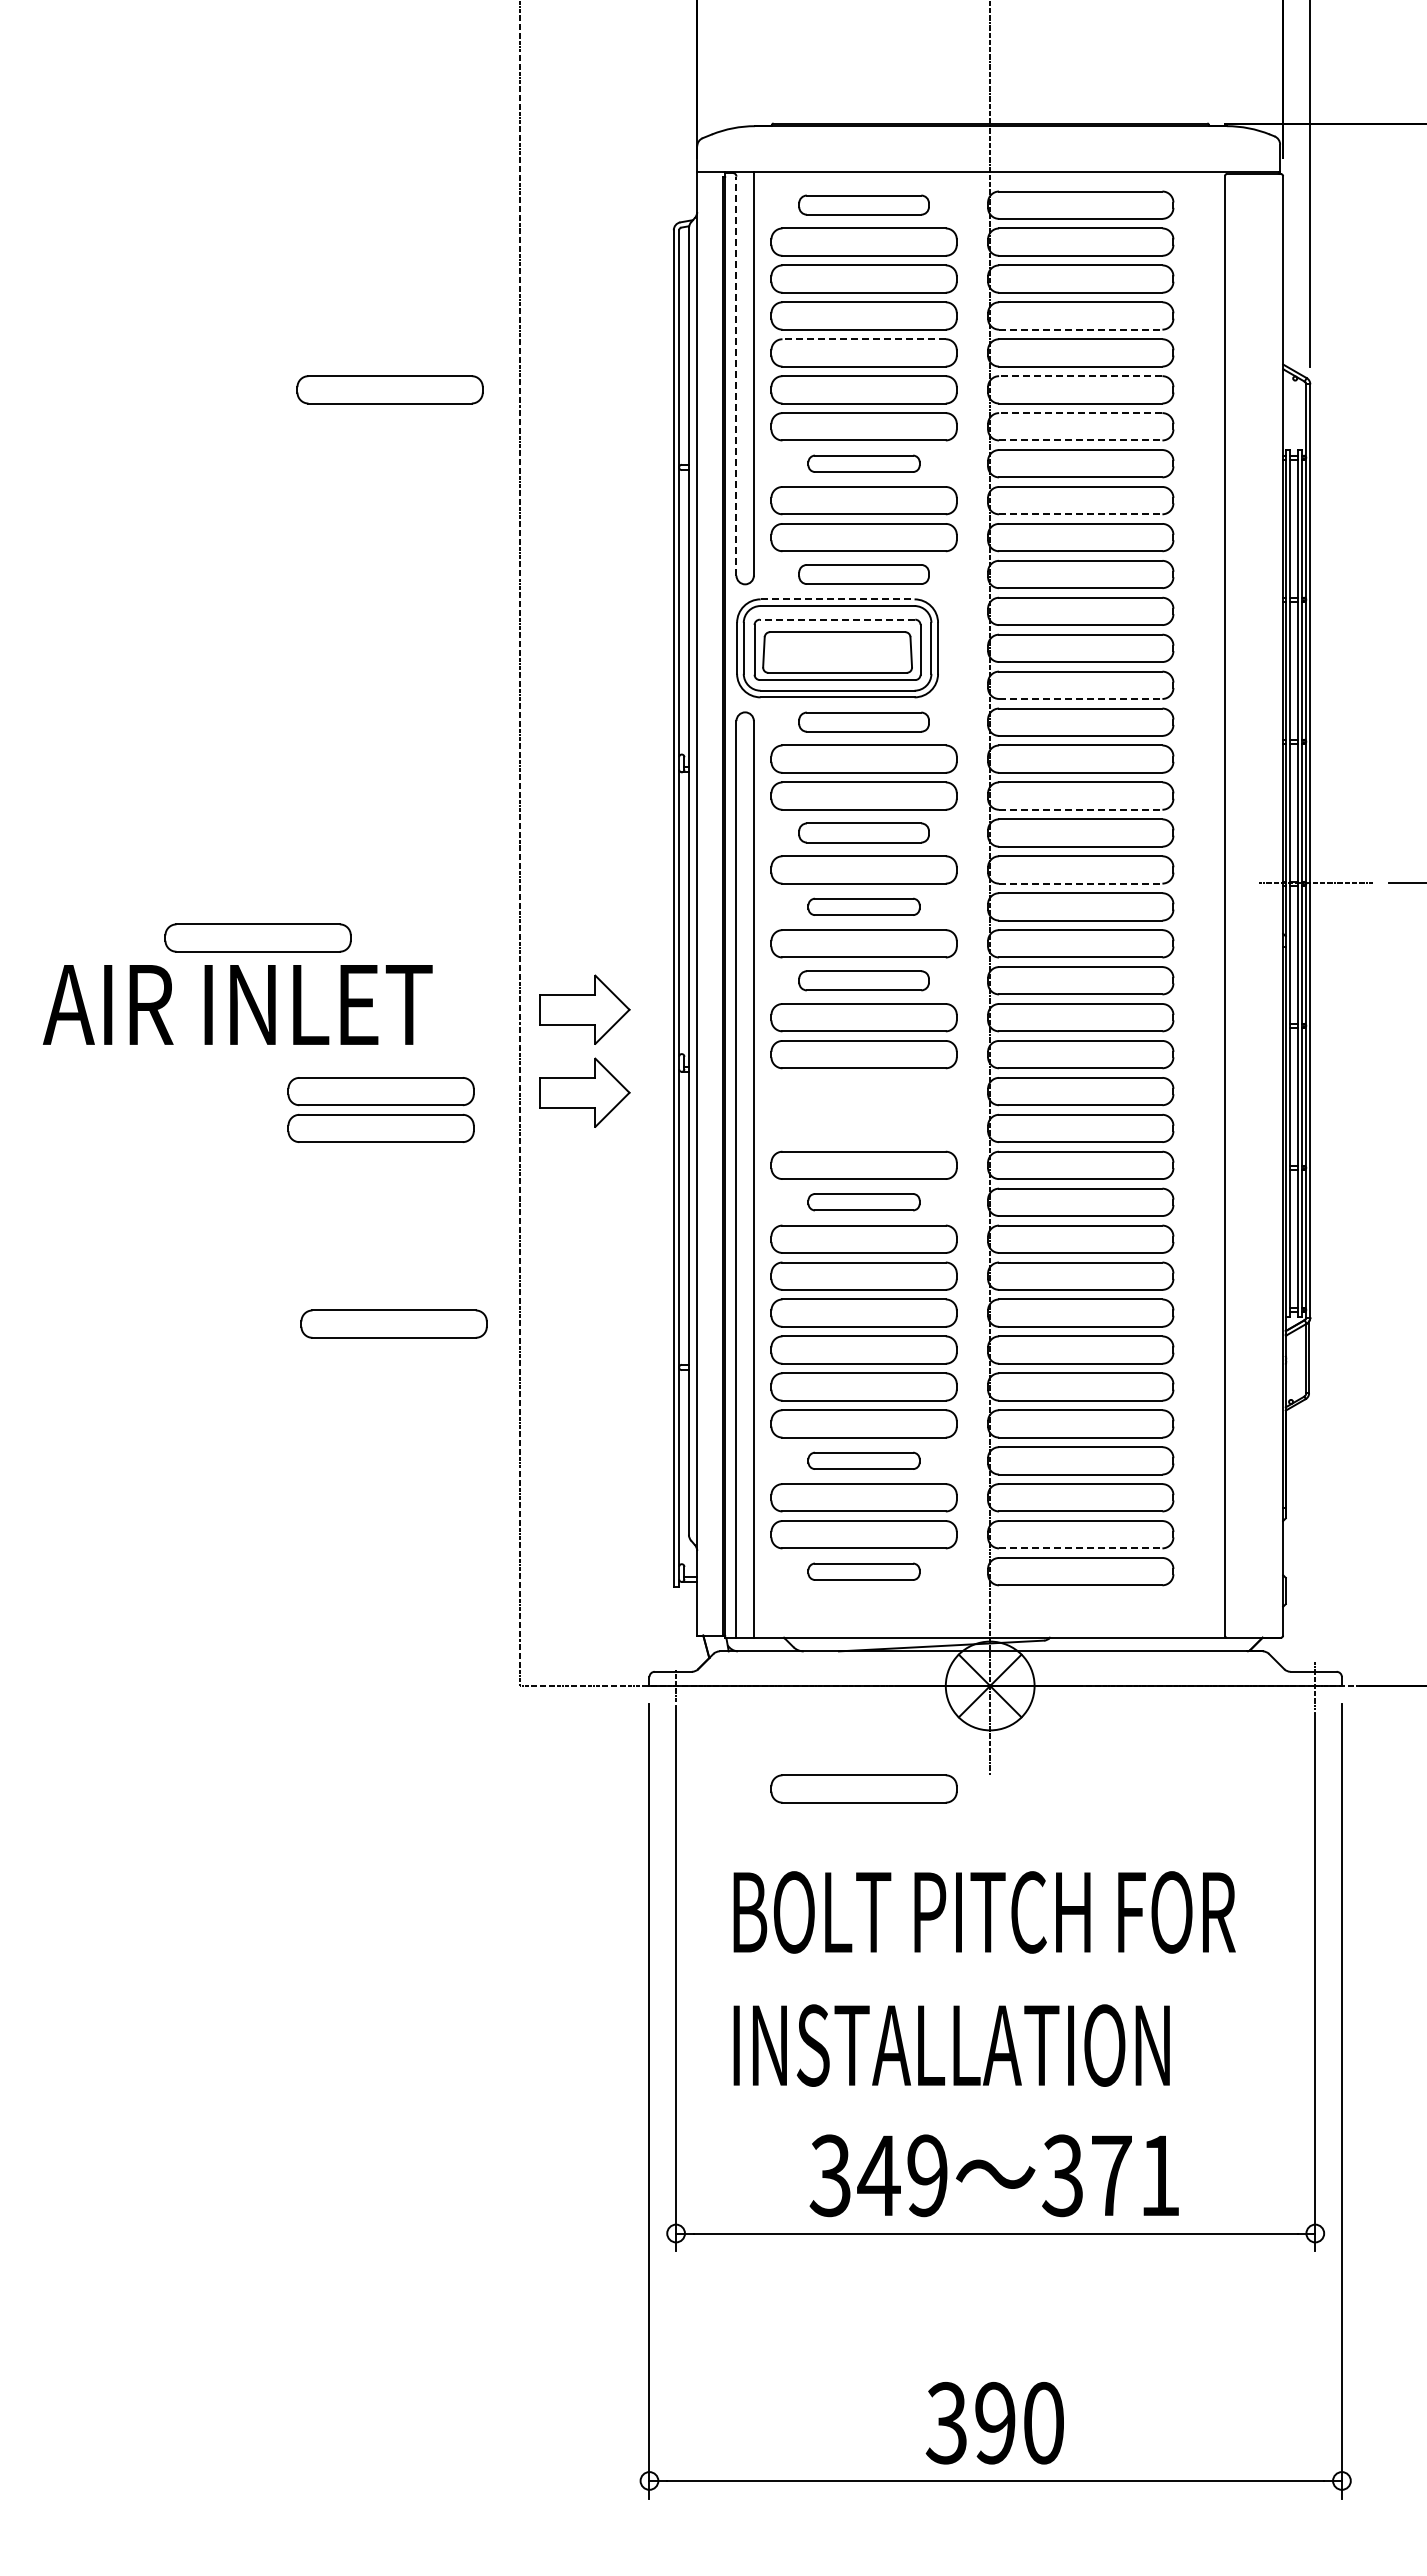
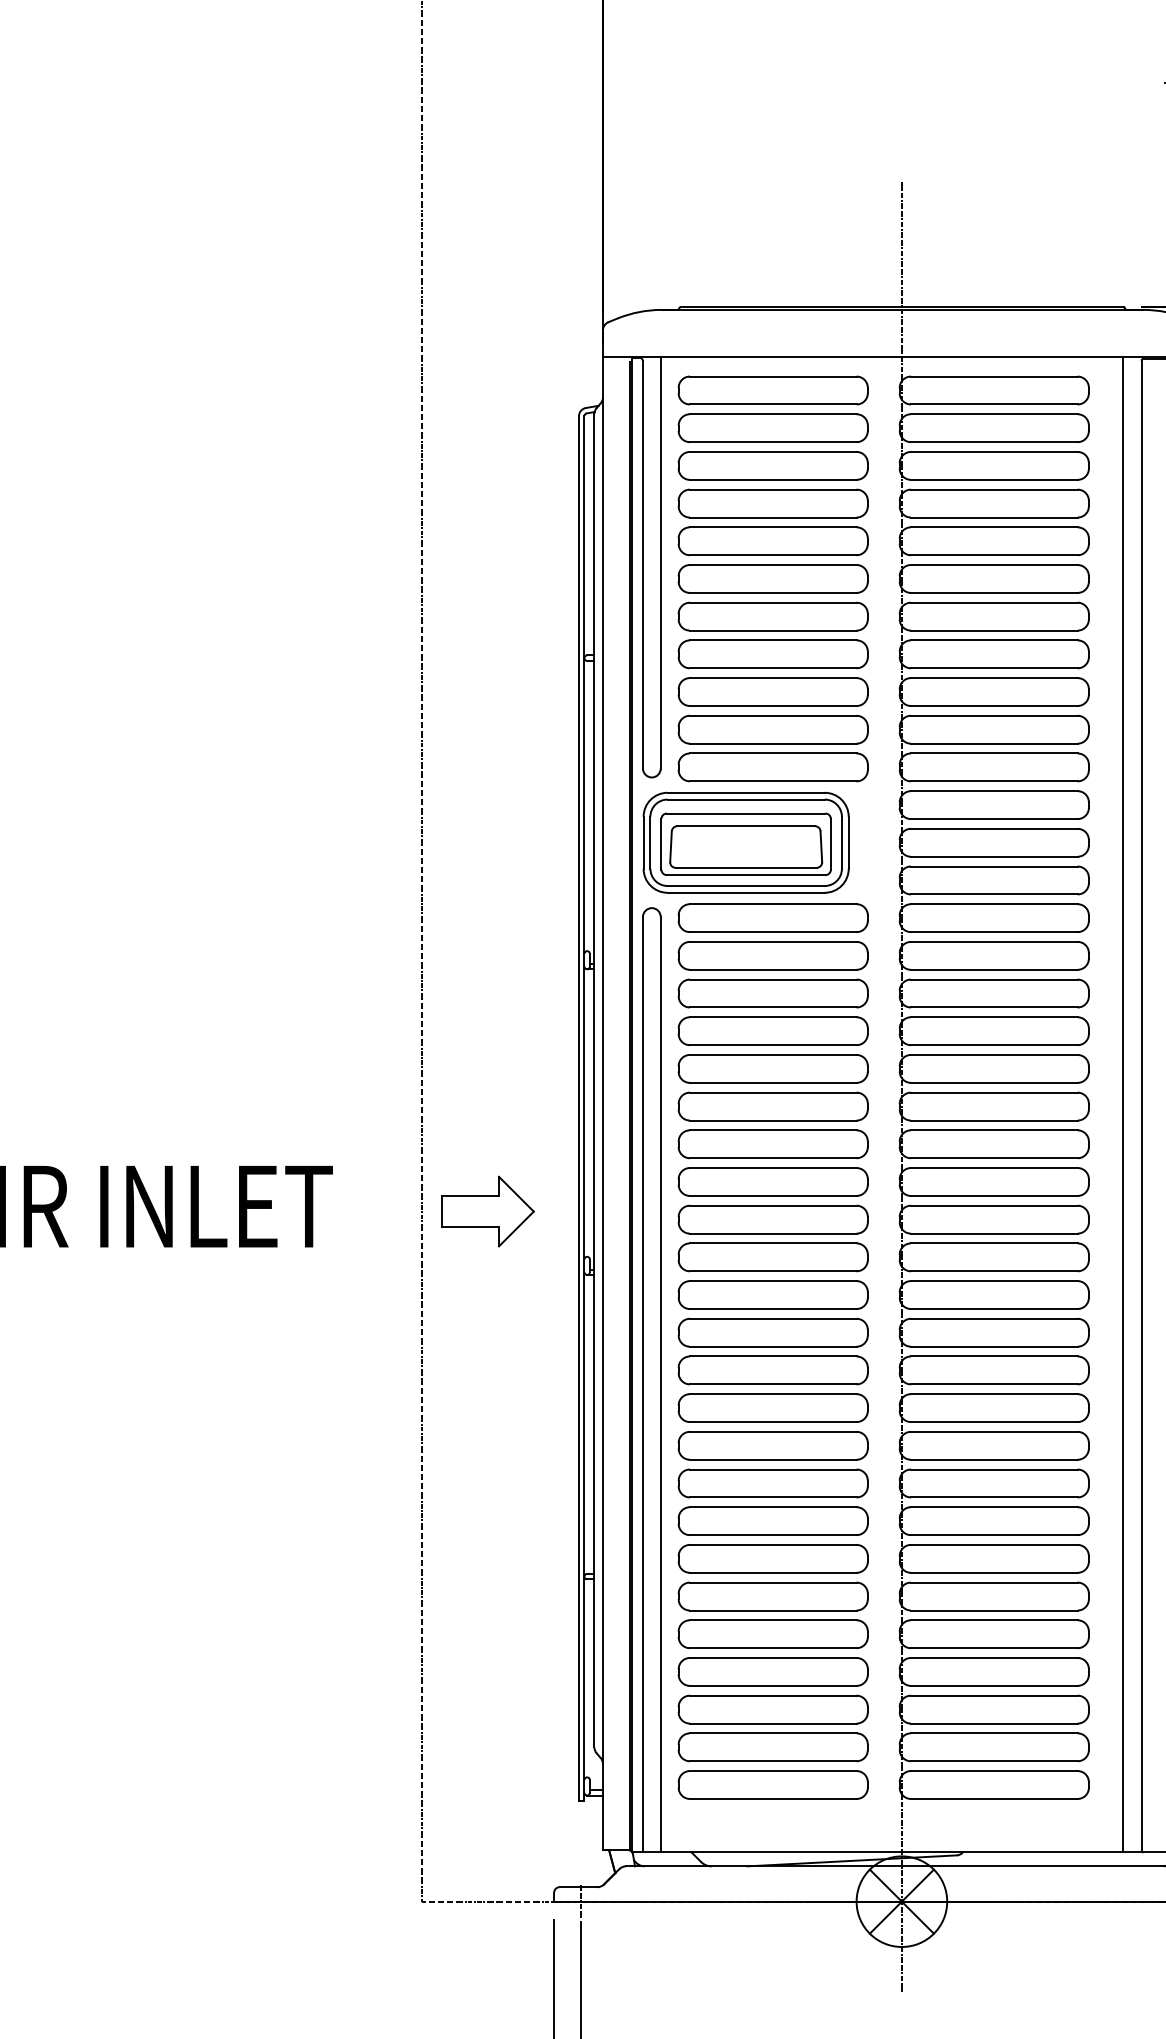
part: (863, 204) -> (772, 389), size x1.43
line: (1080, 329) -> (994, 517), dashed -> solid
line: (864, 339) -> (773, 527), dashed -> solid
line: (736, 376) -> (643, 565), dashed -> solid
line: (1080, 376) -> (994, 565), dashed -> solid
part: (389, 389) -> (288, 578), removed
line: (1080, 413) -> (994, 603), dashed -> solid
line: (1080, 440) -> (994, 630), dashed -> solid
part: (863, 463) -> (772, 654), size x1.67
line: (1080, 514) -> (994, 706), dashed -> solid
part: (863, 574) -> (772, 767), size x1.43
line: (837, 599) -> (746, 792), dashed -> solid
line: (837, 619) -> (746, 813), dashed -> solid
line: (1080, 698) -> (994, 893), dashed -> solid
part: (863, 721) -> (772, 917), size x1.43
line: (1080, 809) -> (994, 1007), dashed -> solid
part: (863, 832) -> (772, 1030), size x1.43
line: (1080, 883) -> (994, 1082), dashed -> solid
line: (1206, 904) -> (1122, 1104), added
part: (863, 906) -> (772, 1106), size x1.67
part: (257, 937) -> (154, 1137), removed
part: (863, 980) -> (772, 1181), size x1.43
part: (584, 1092) -> (487, 1296), removed
part: (380, 1109) -> (772, 1313), moved
part: (863, 1201) -> (772, 1407), size x1.67
part: (393, 1323) -> (292, 1531), removed
part: (863, 1460) -> (772, 1671), size x1.67
line: (1080, 1548) -> (994, 1761), dashed -> solid
part: (863, 1571) -> (772, 1784), size x1.67
part: (863, 1788) -> (772, 2006), removed

